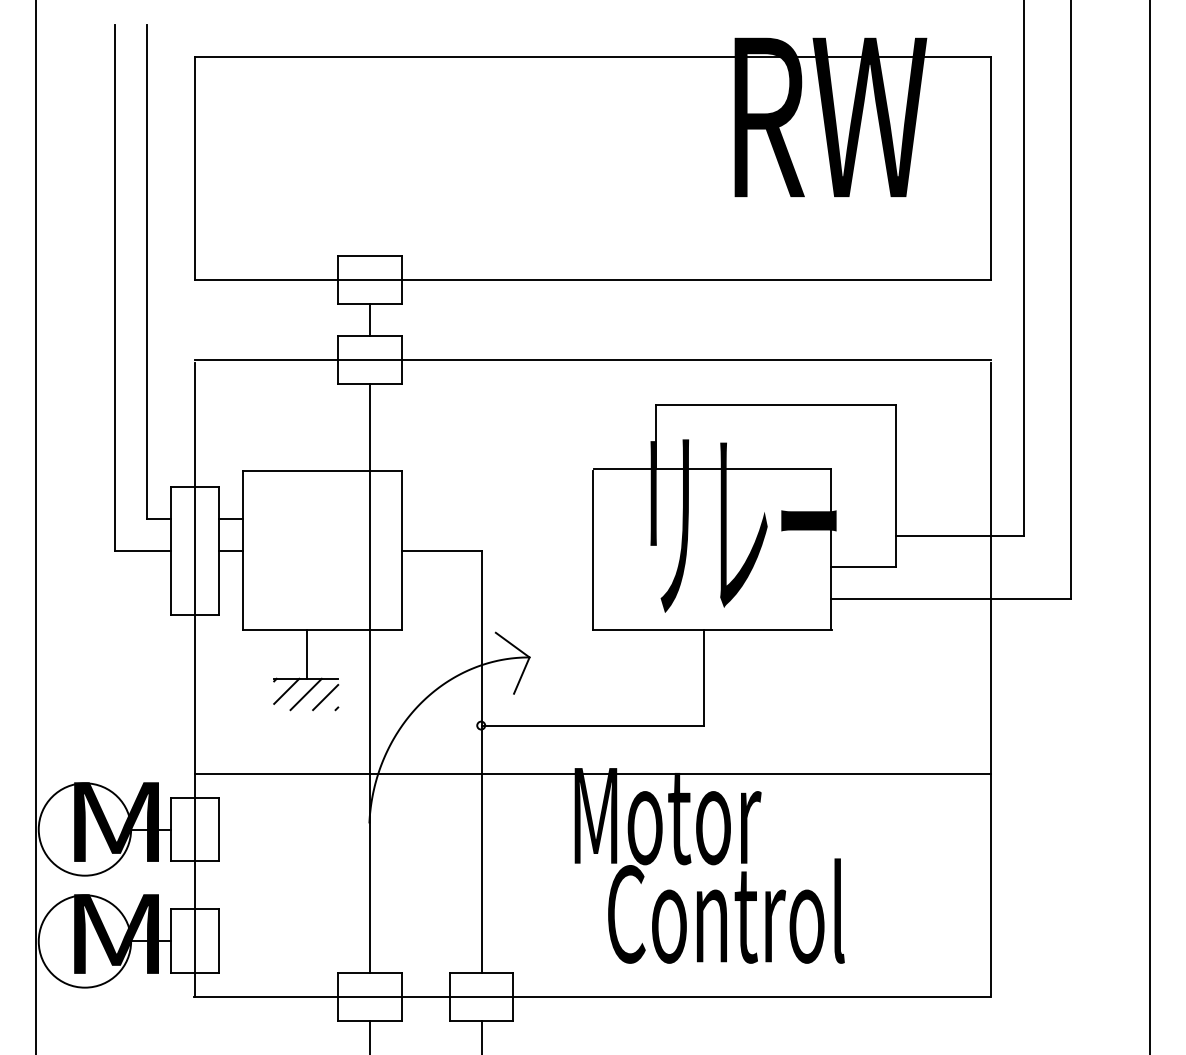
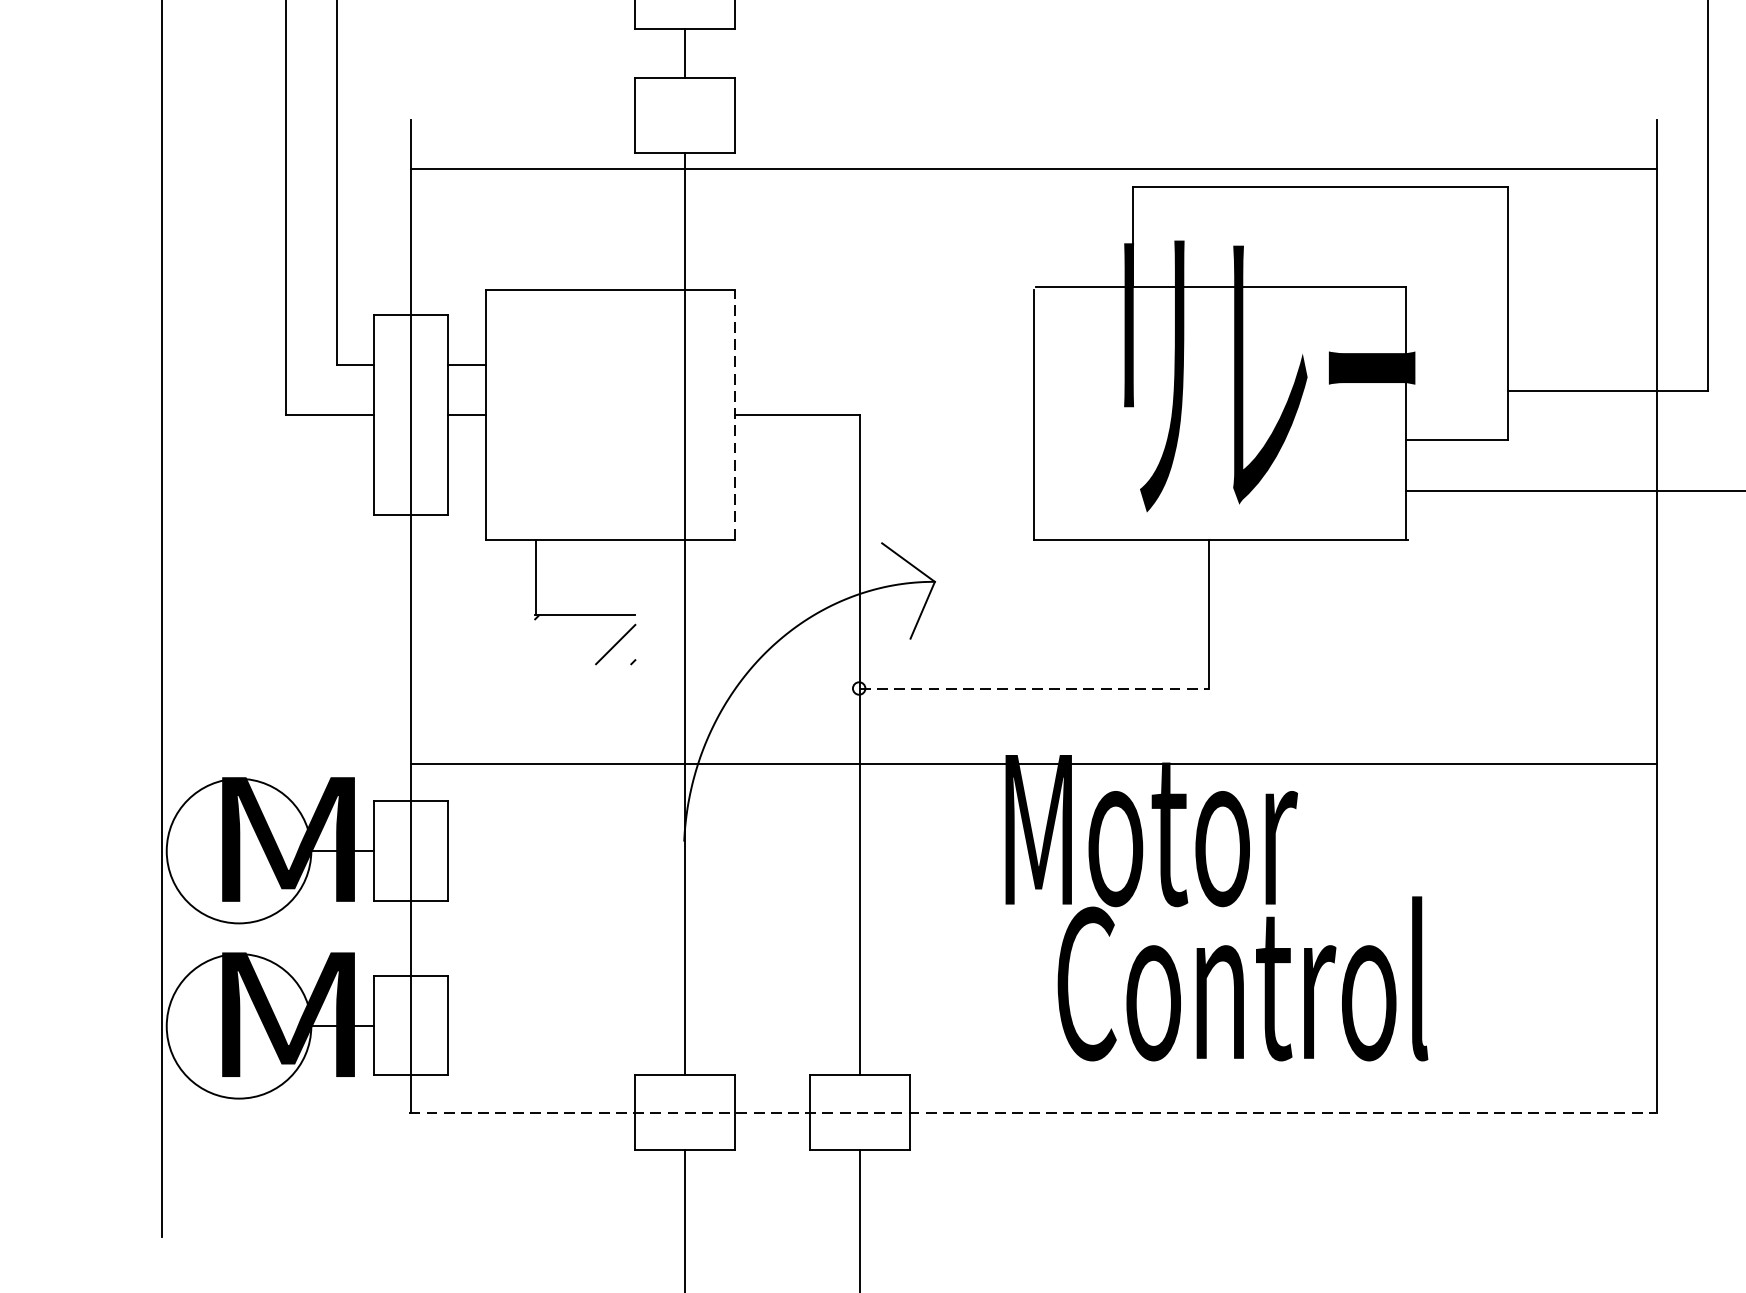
line: (592, 359) -> (1033, 168), moved
line: (401, 550) -> (734, 414), solid -> dashed
line: (306, 654) -> (535, 577), moved
line: (286, 690) -> (554, 633), removed
line: (305, 694) -> (584, 639), removed
line: (593, 725) -> (1034, 688), solid -> dashed
line: (592, 996) -> (1033, 1112), solid -> dashed

